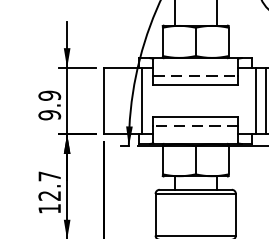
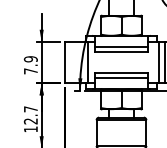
line: (197, 76) -> (122, 47), dashed -> solid
text: (49, 115) -> (30, 71), 9.9 -> 7.9
line: (195, 125) -> (121, 77), dashed -> solid

